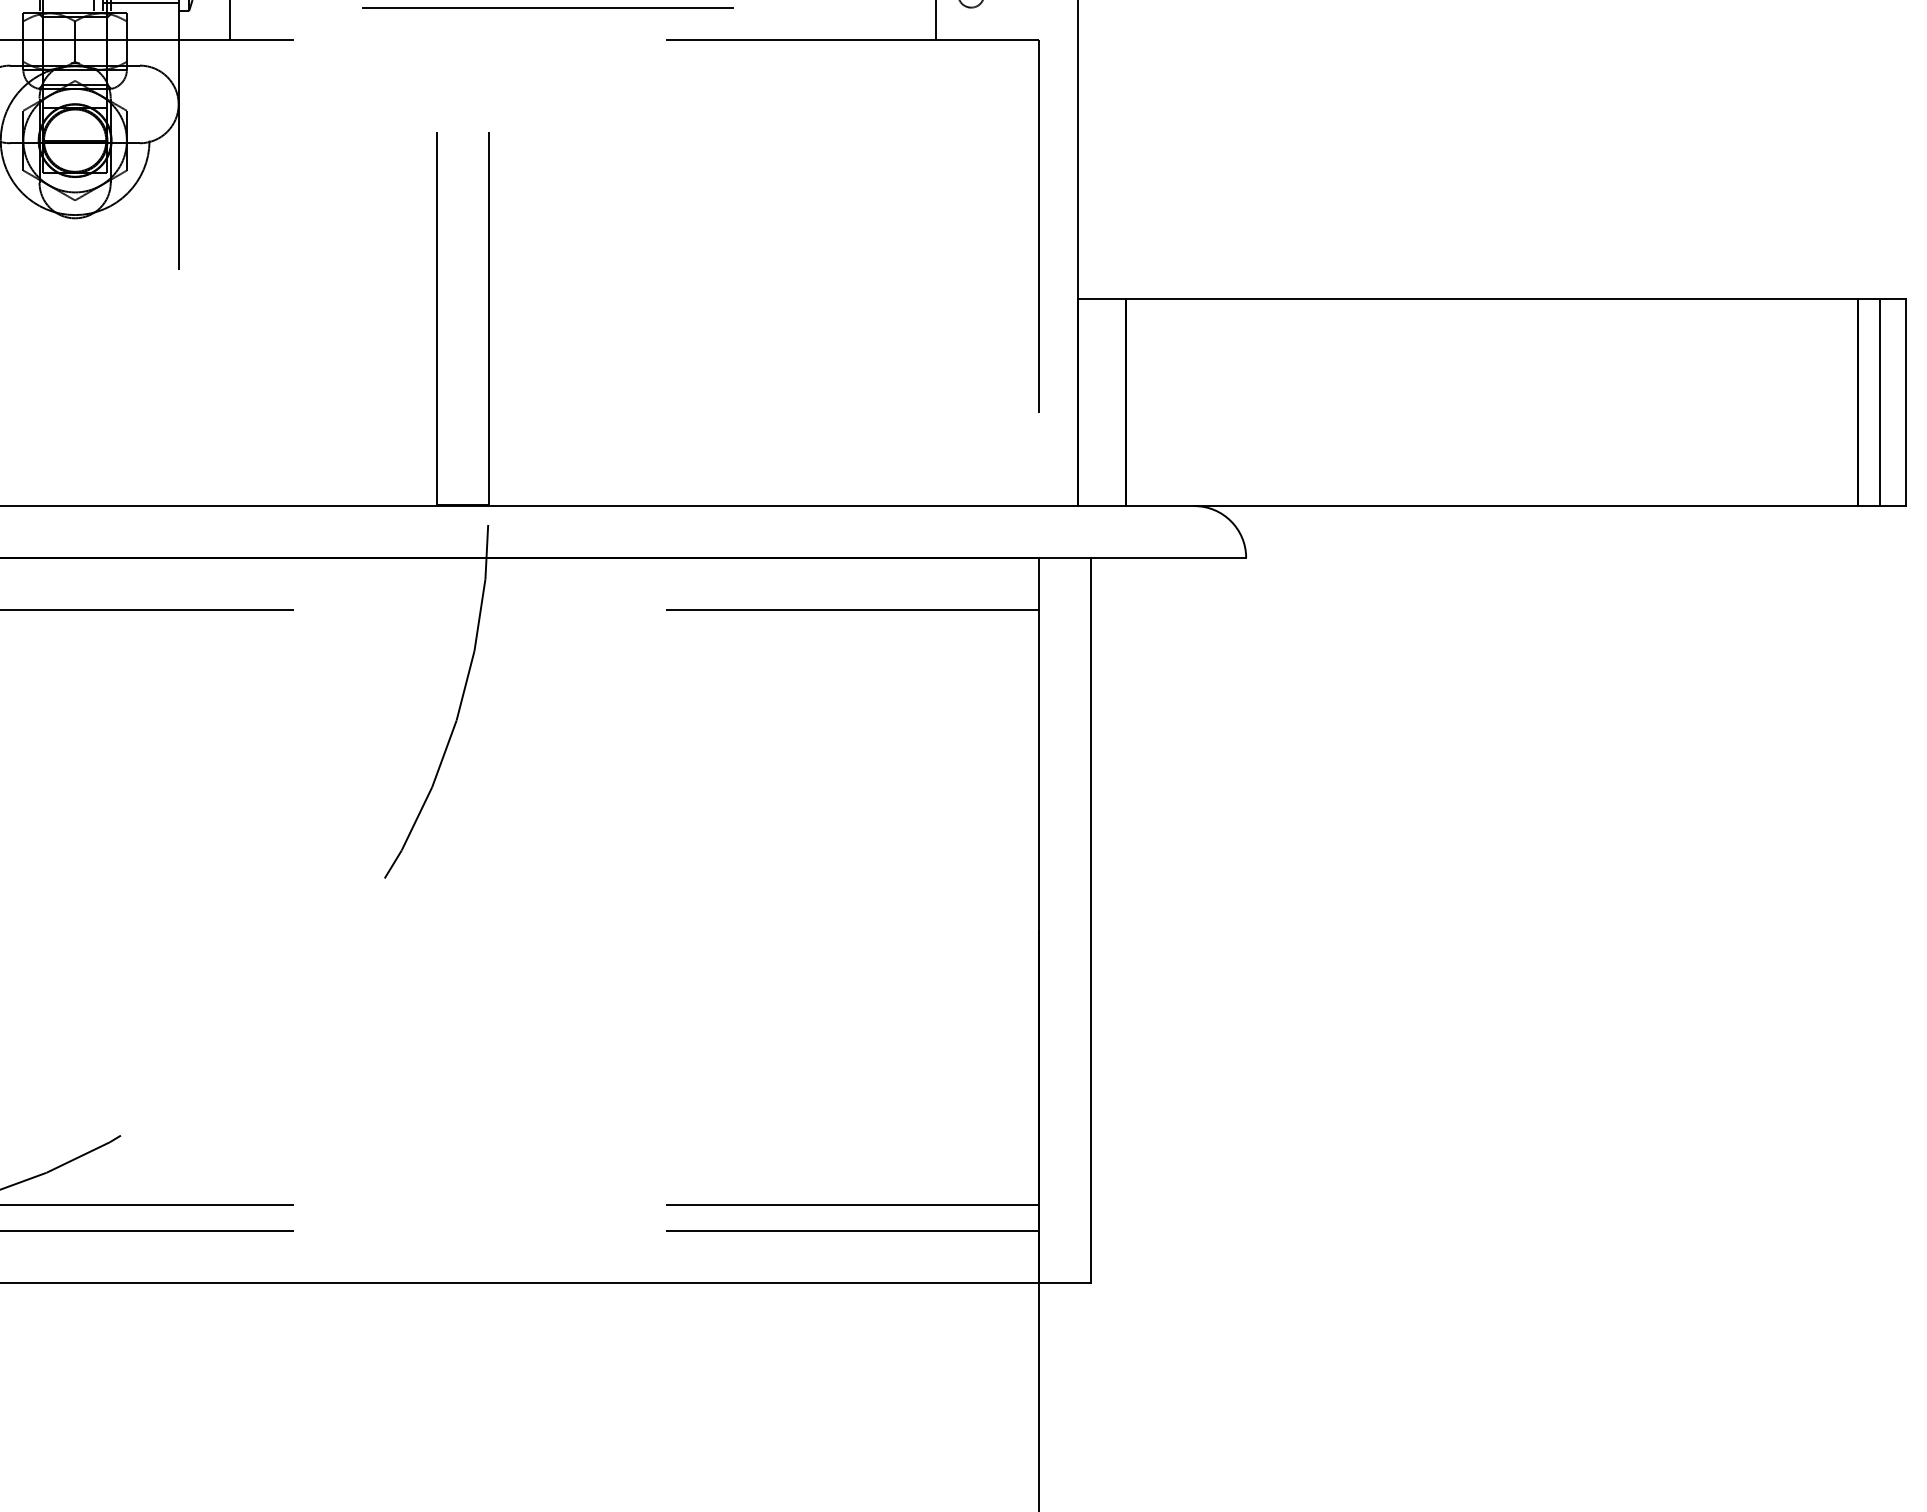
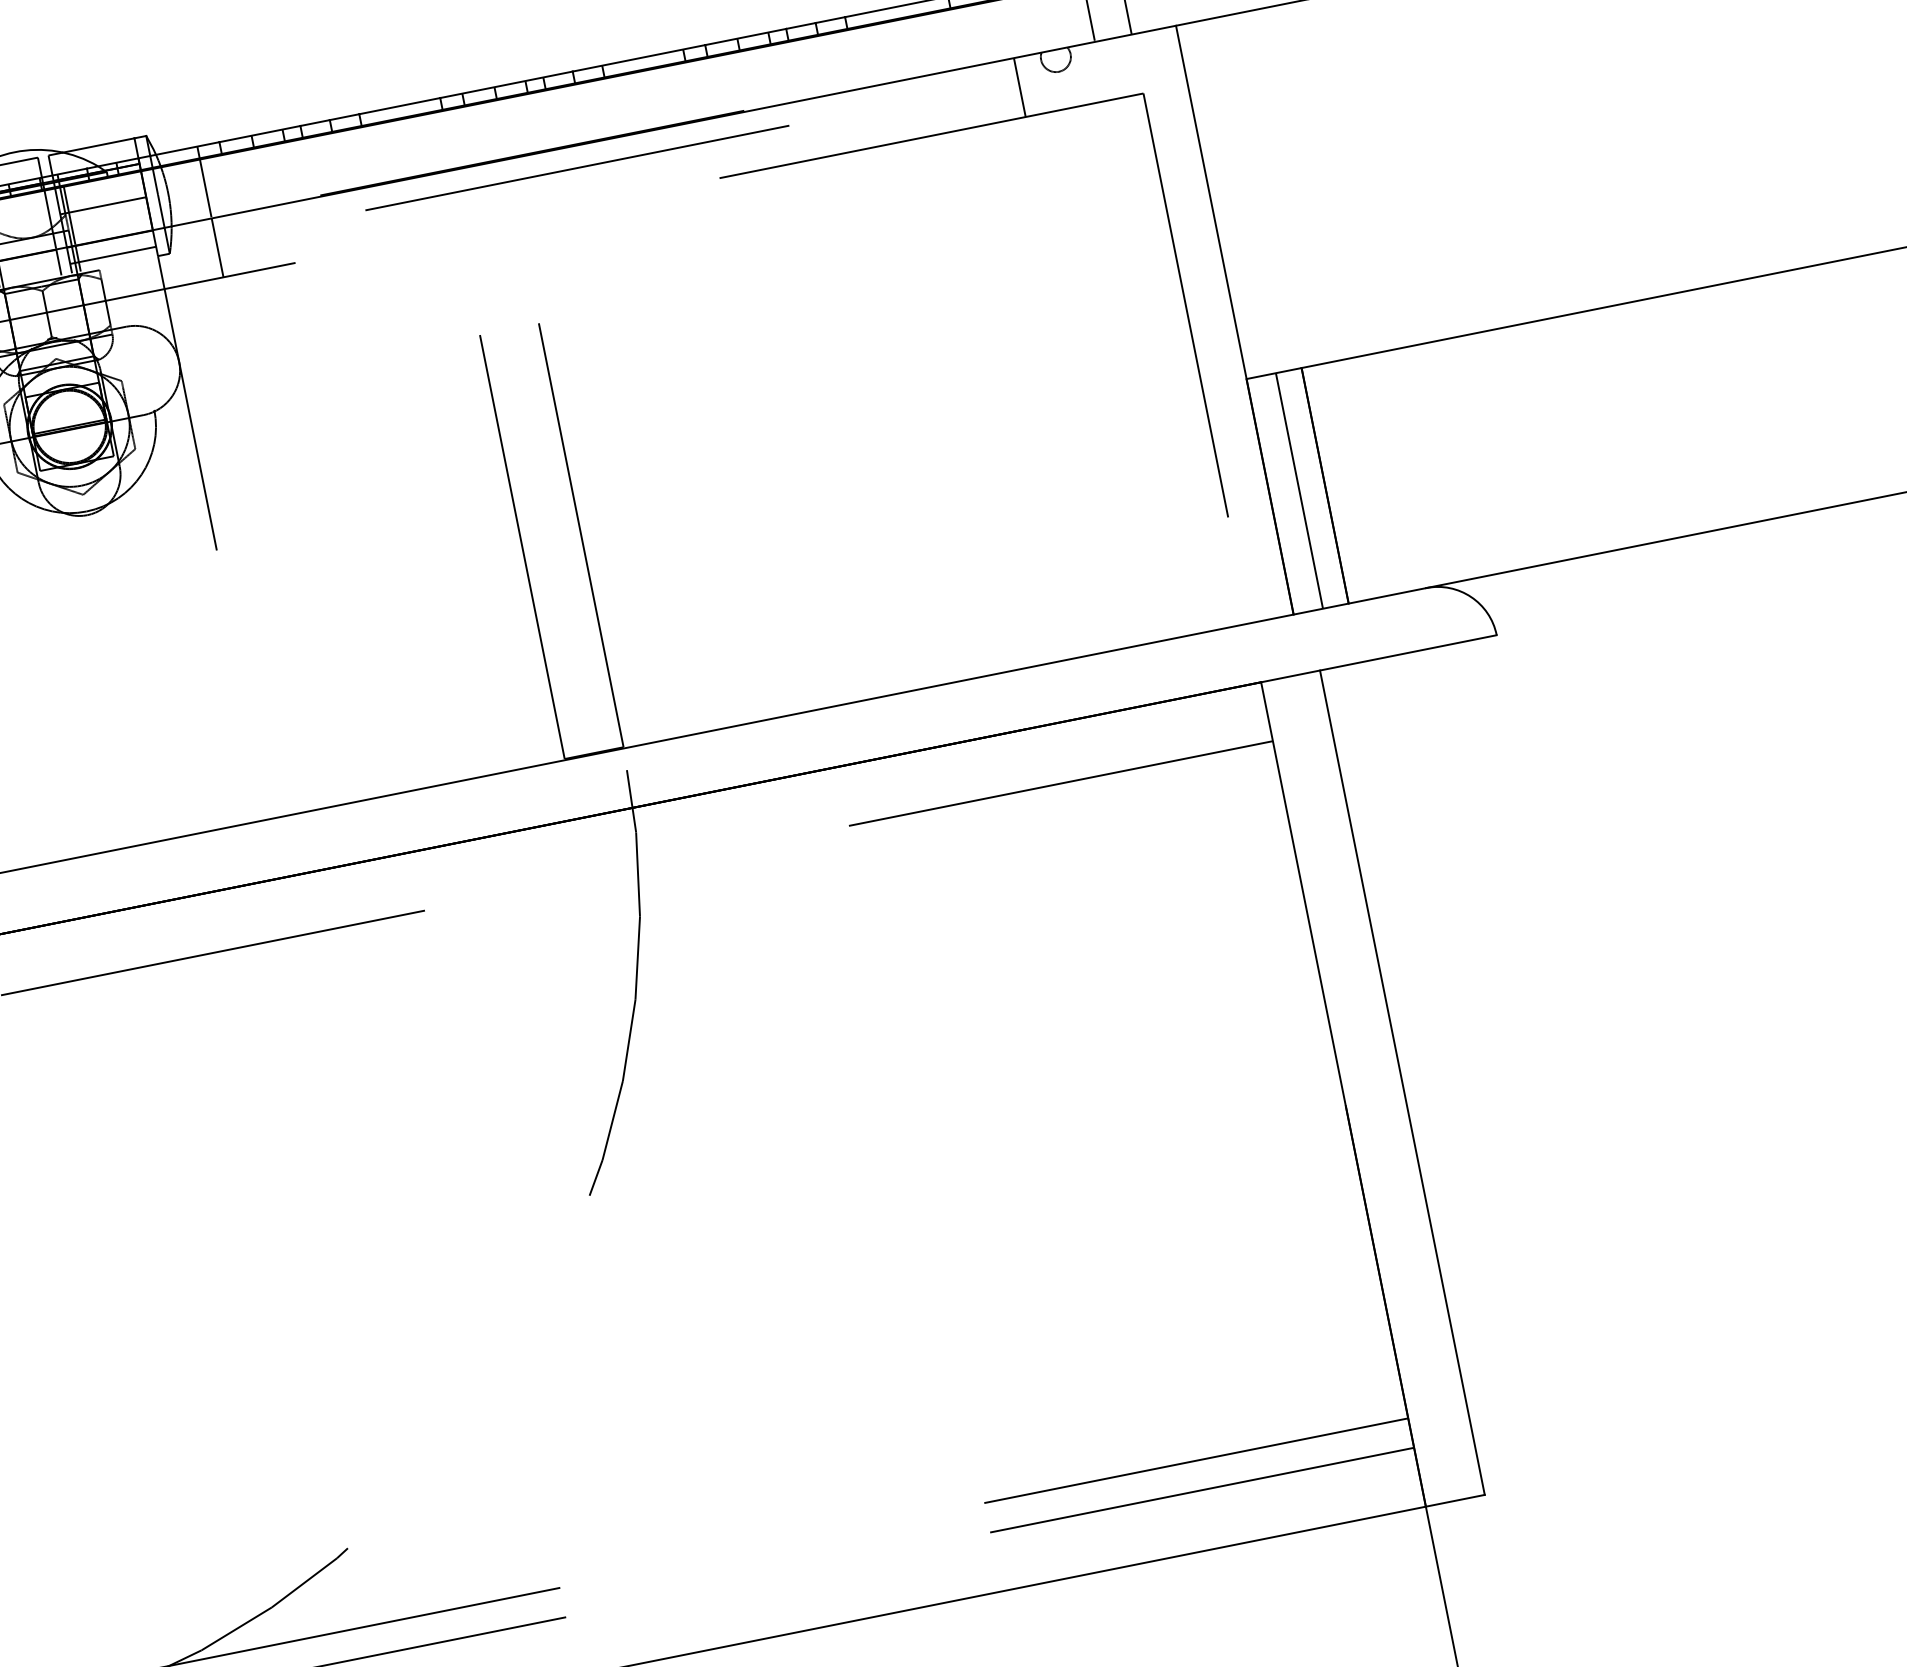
line: (1103, 402) -> (1299, 490), added

